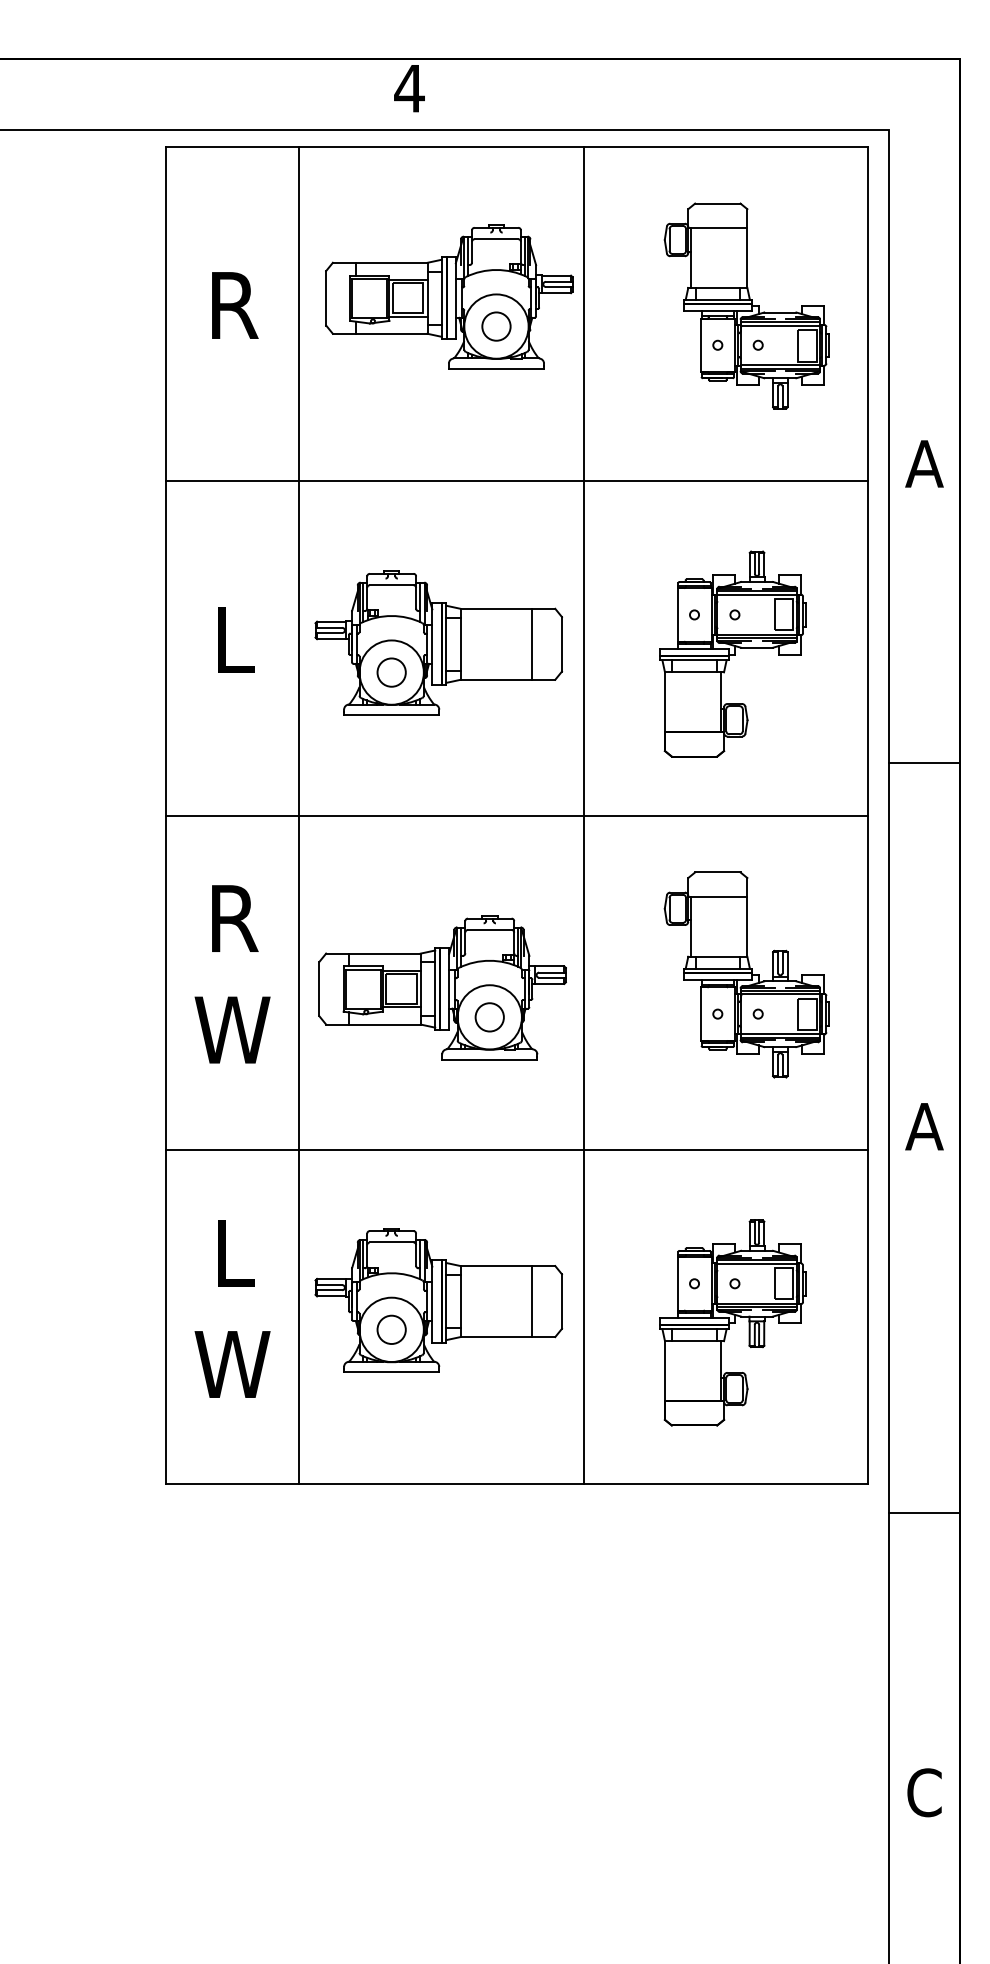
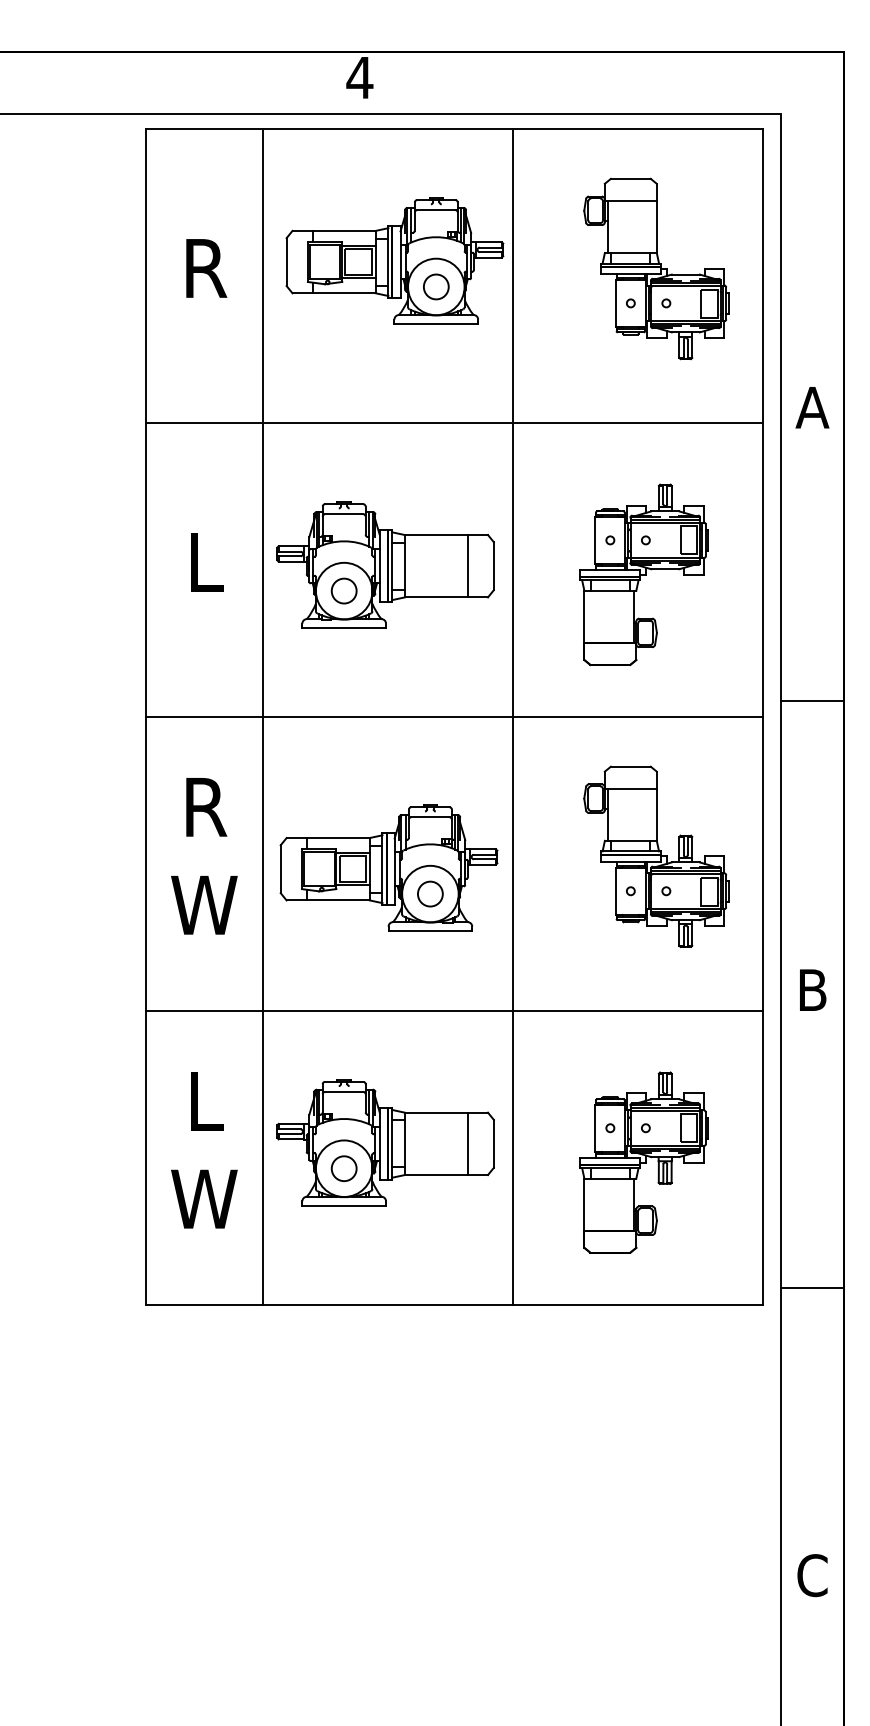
line: (924, 762) -> (812, 700), moved
text: (924, 1125) -> (812, 989), A -> B
line: (924, 1512) -> (812, 1287), moved

